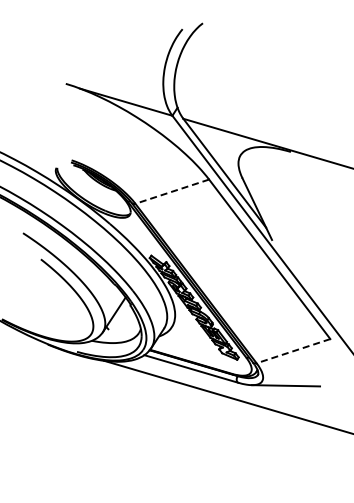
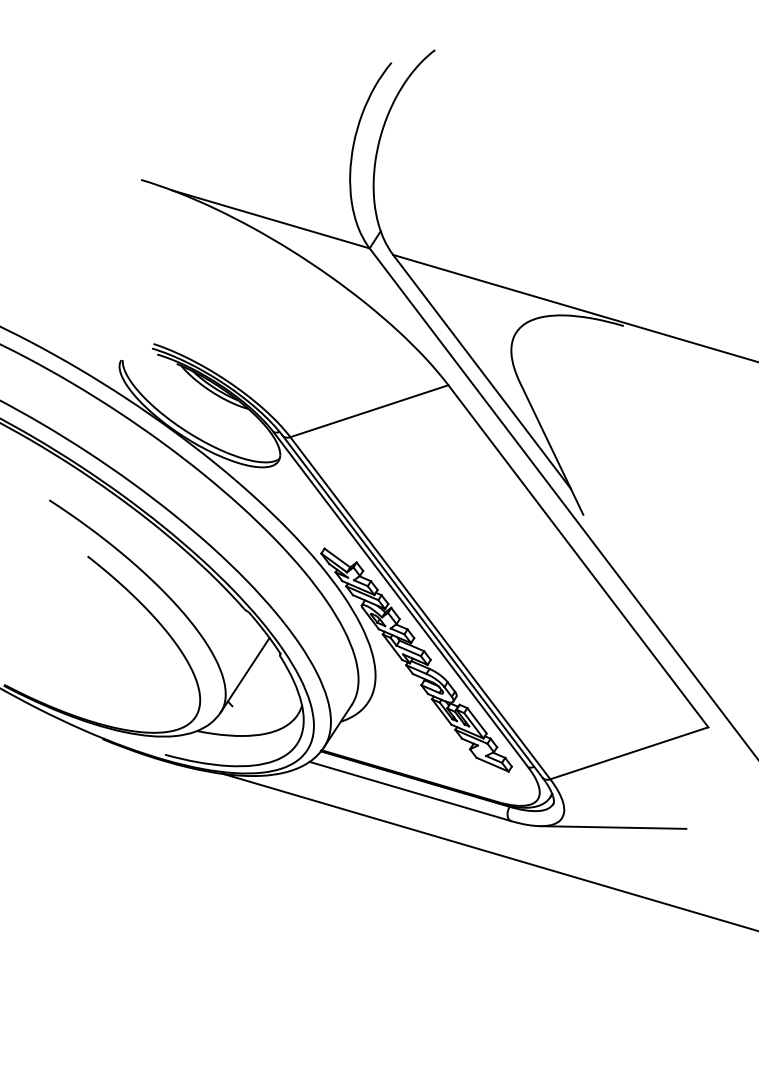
line: (172, 191) -> (369, 410), dashed -> solid
line: (293, 351) -> (629, 753), dashed -> solid

